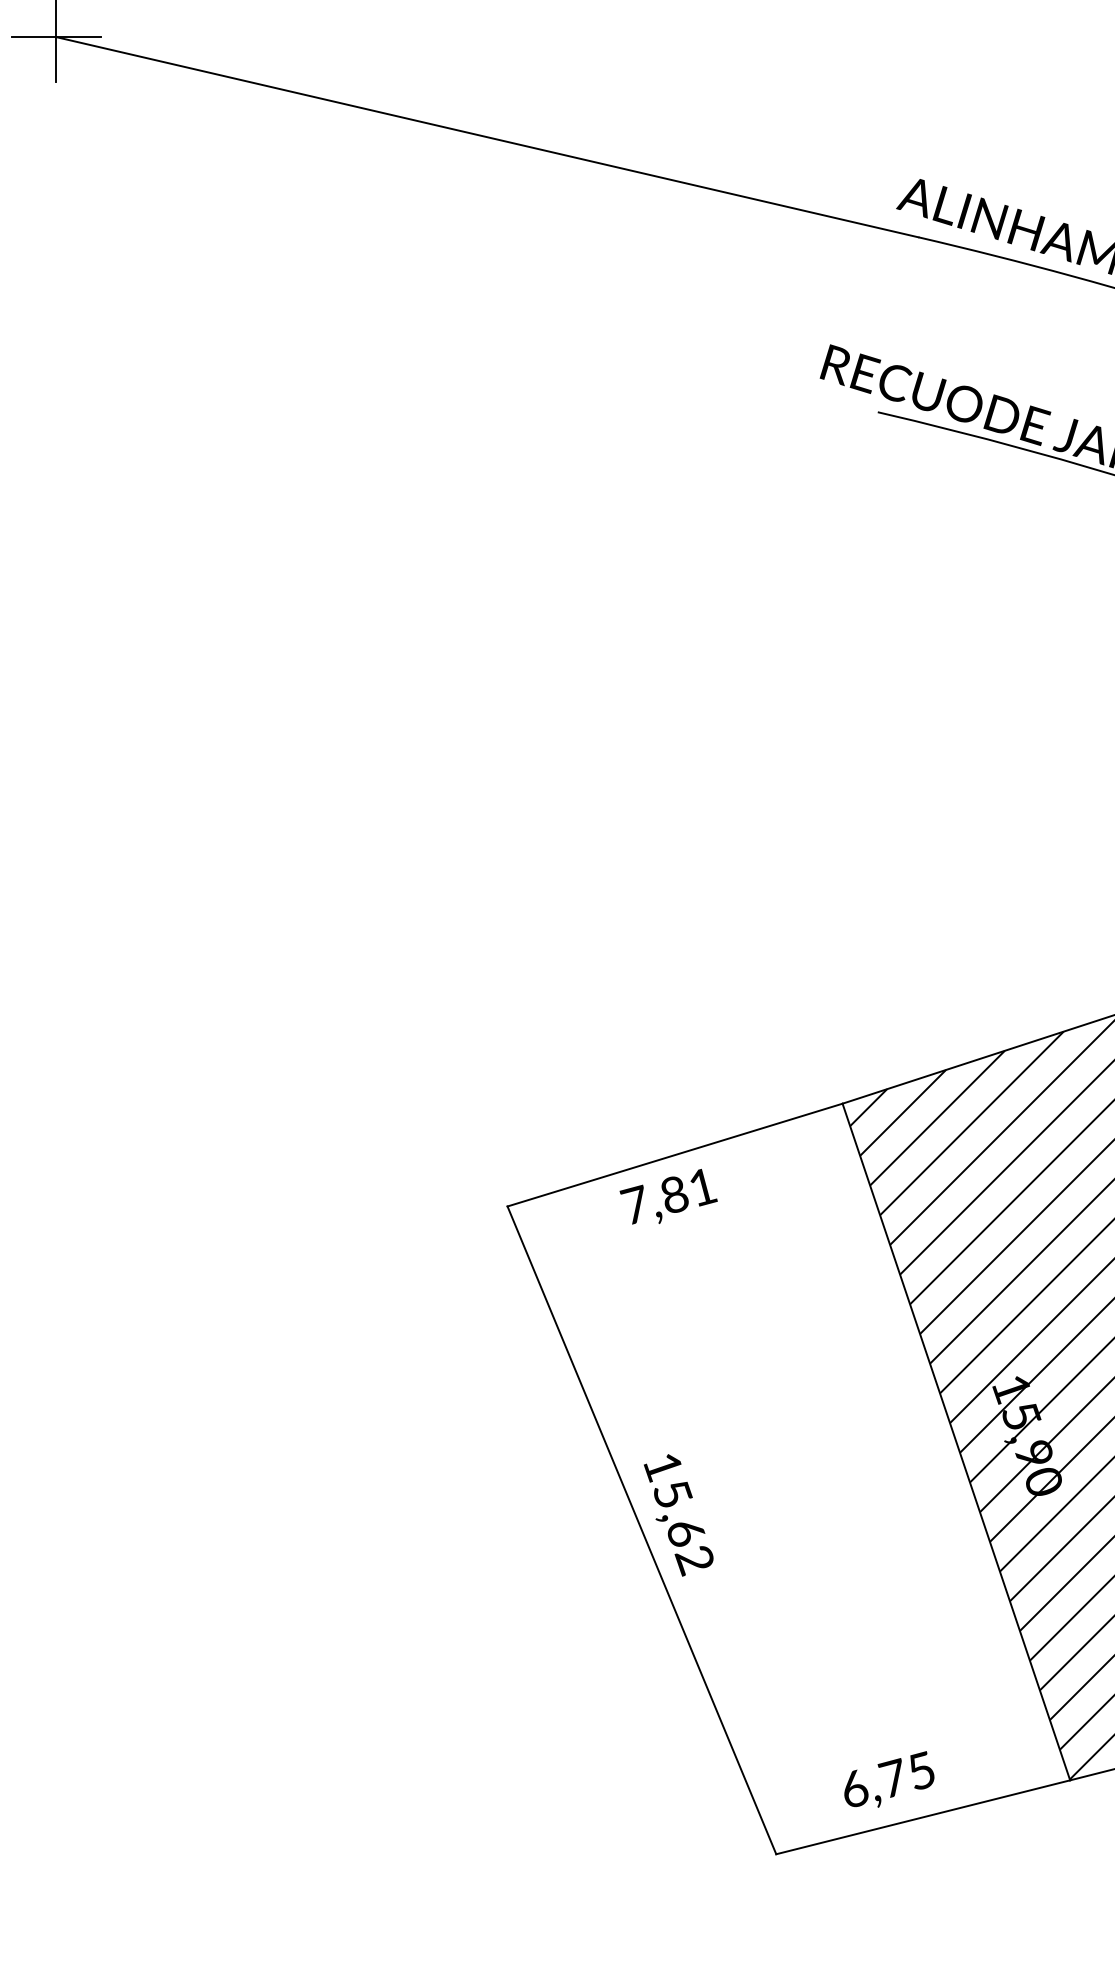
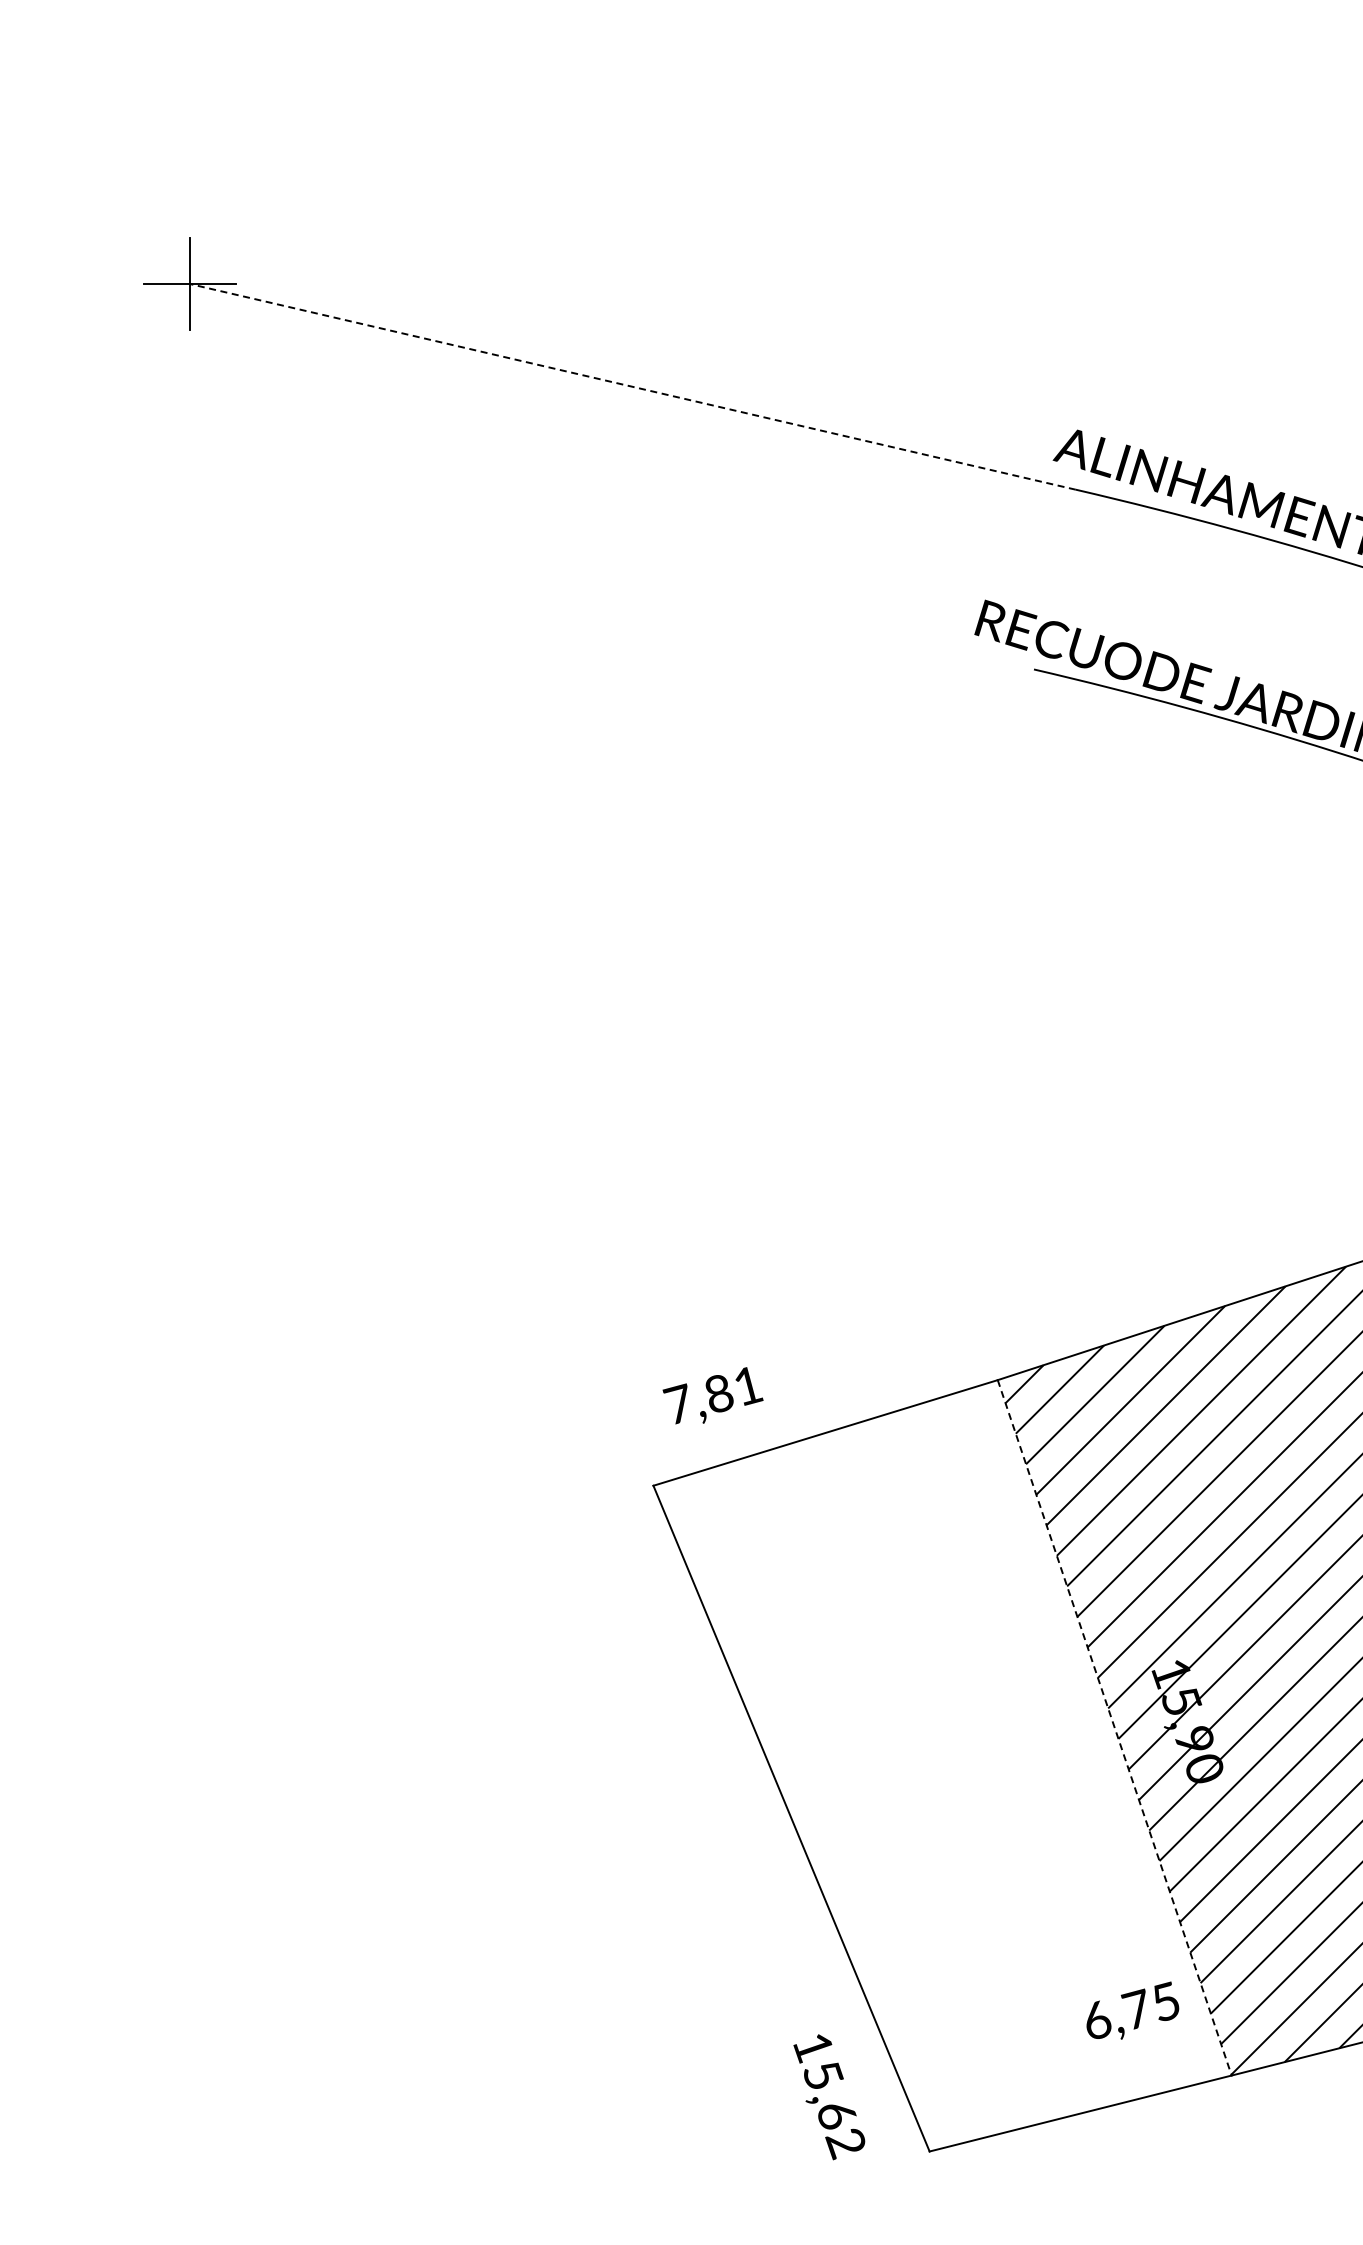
line: (487, 136) -> (632, 386), solid -> dashed
text: (668, 1196) -> (712, 1395), moved
line: (956, 1441) -> (1114, 1727), solid -> dashed
text: (678, 1515) -> (829, 2097), moved
text: (889, 1779) -> (1132, 2010), moved

